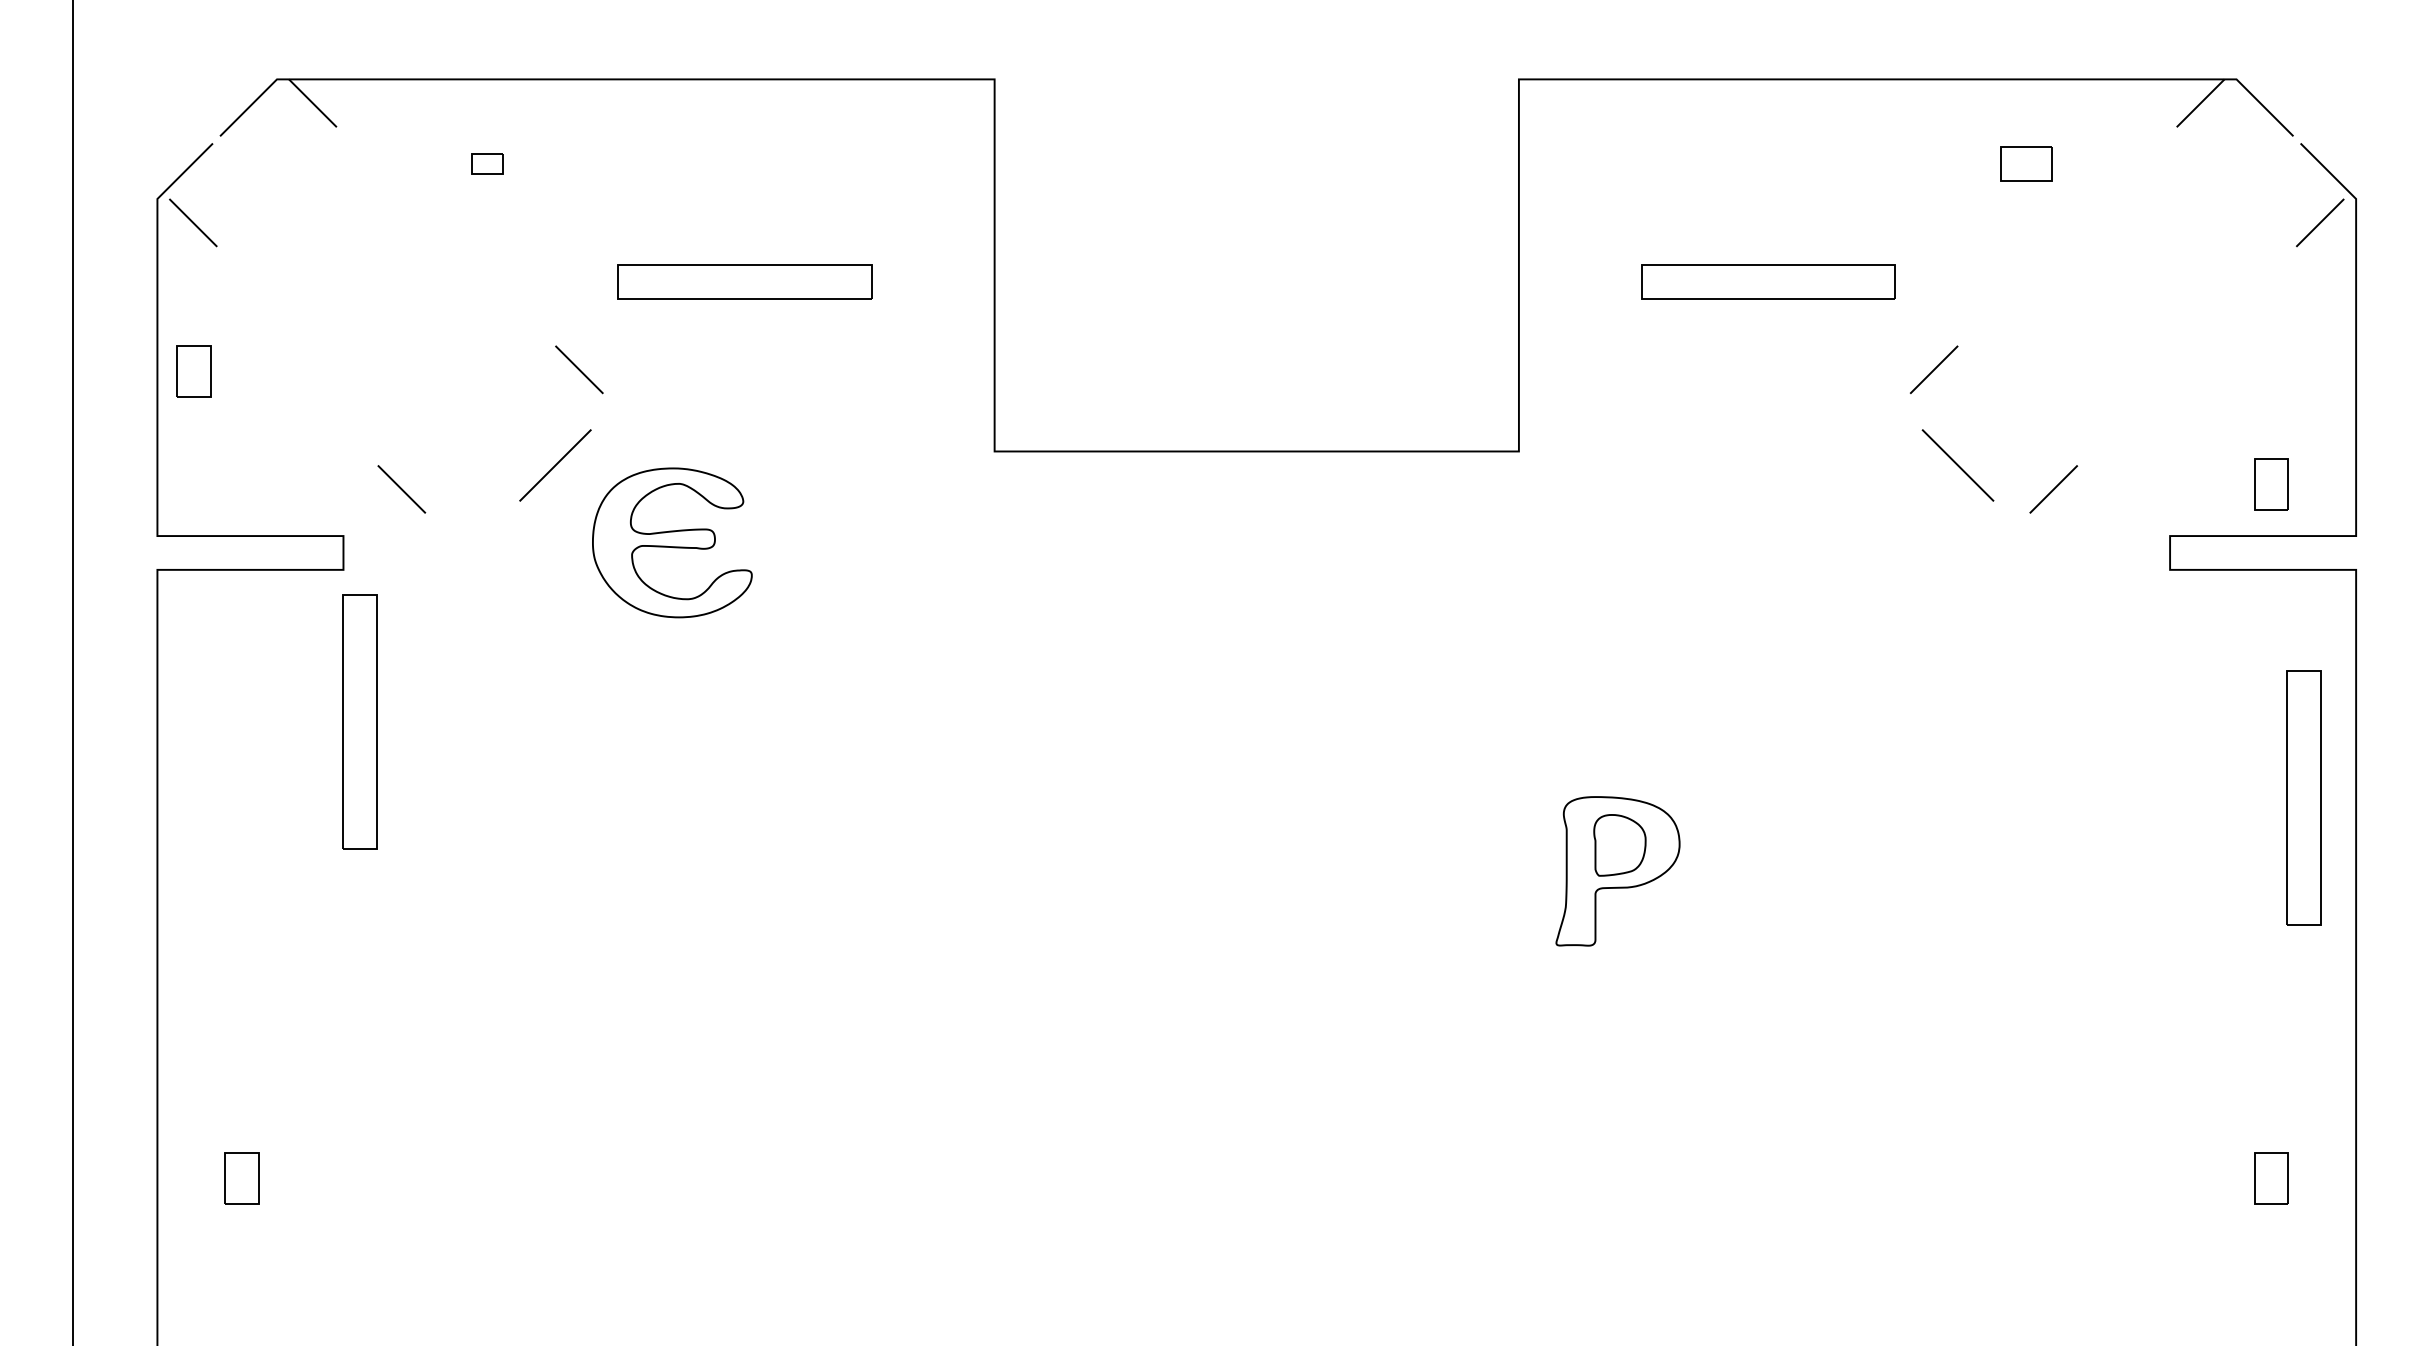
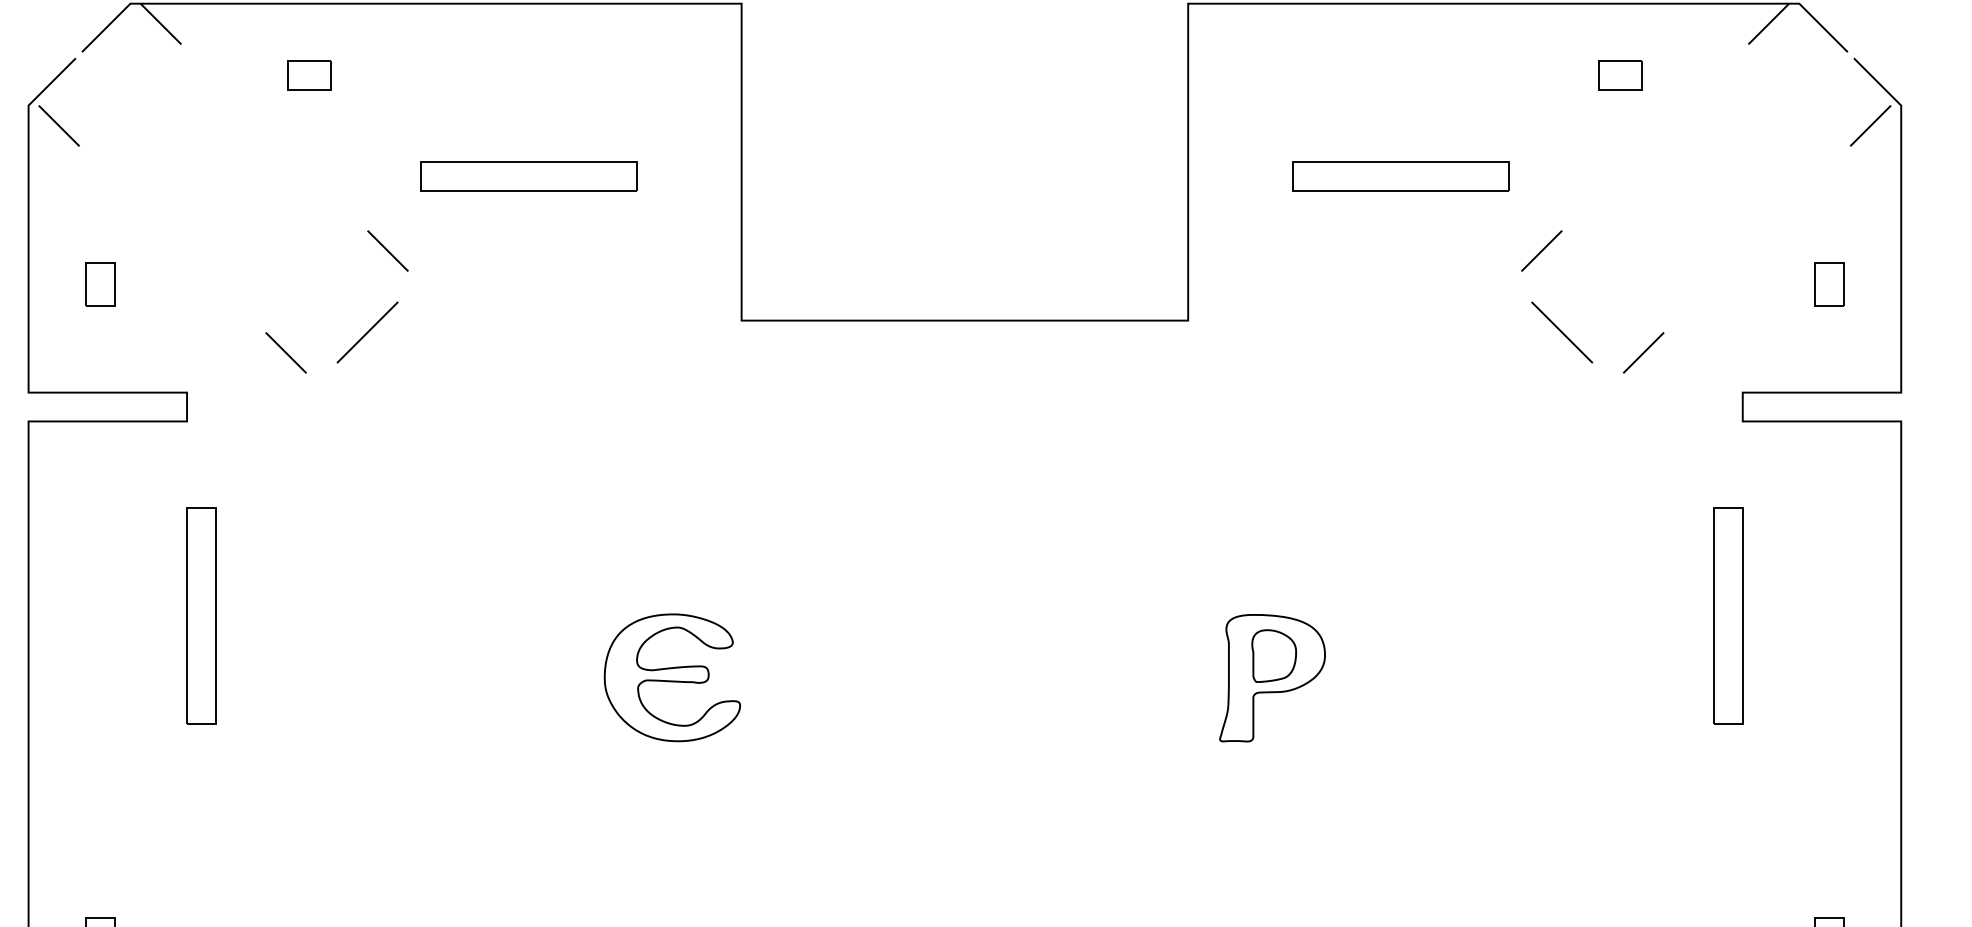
part: (487, 163) -> (309, 75), size x1.67
part: (193, 371) -> (100, 284), moved
part: (2271, 484) -> (1829, 284), moved
line: (401, 489) -> (285, 352), moved
part: (672, 542) -> (672, 677), moved
part: (359, 721) -> (200, 615), moved
part: (2303, 797) -> (1727, 615), moved

